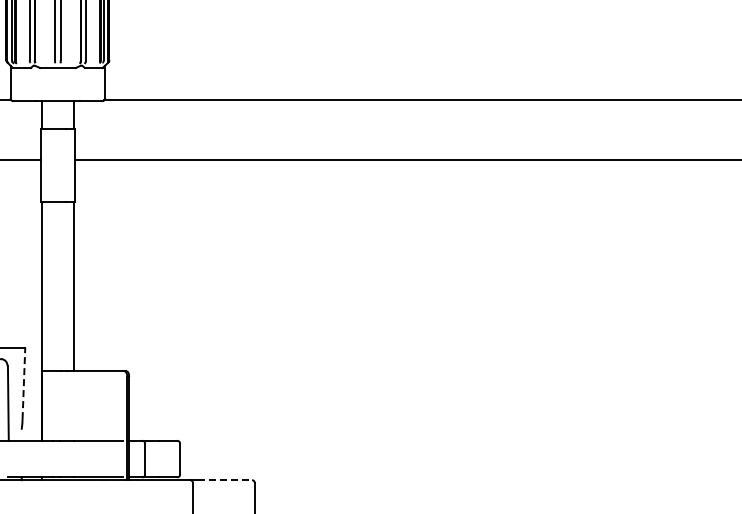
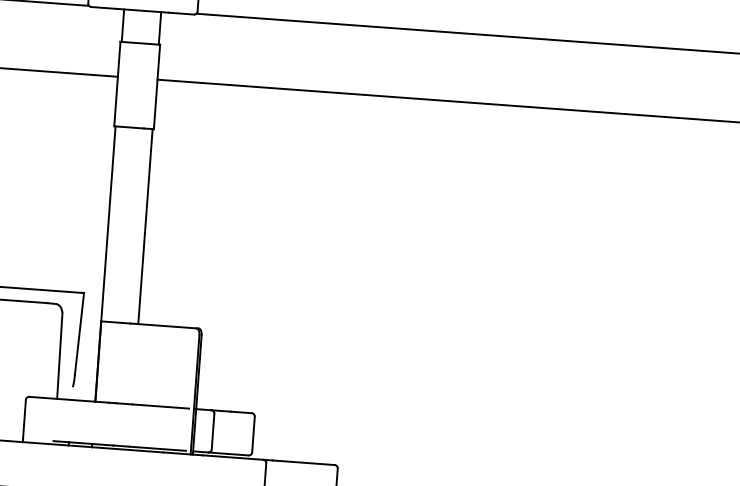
line: (23, 383) -> (78, 333), dashed -> solid
line: (225, 480) -> (304, 463), dashed -> solid

